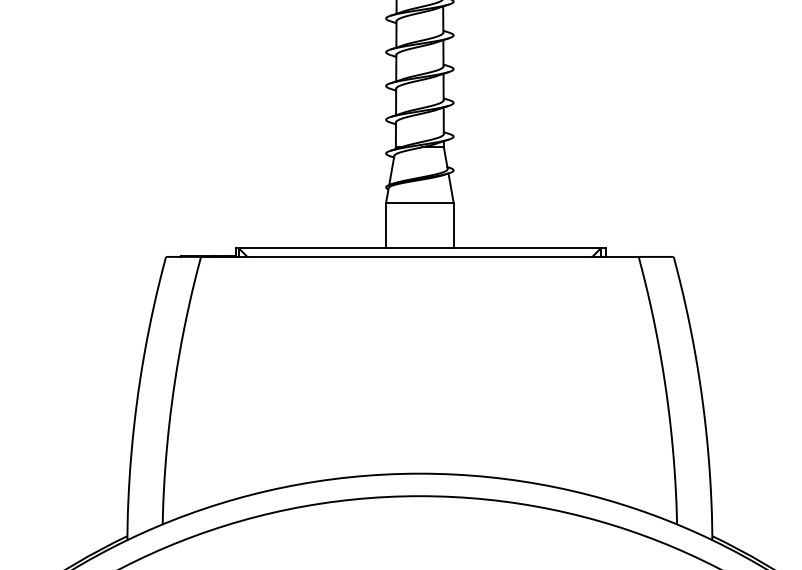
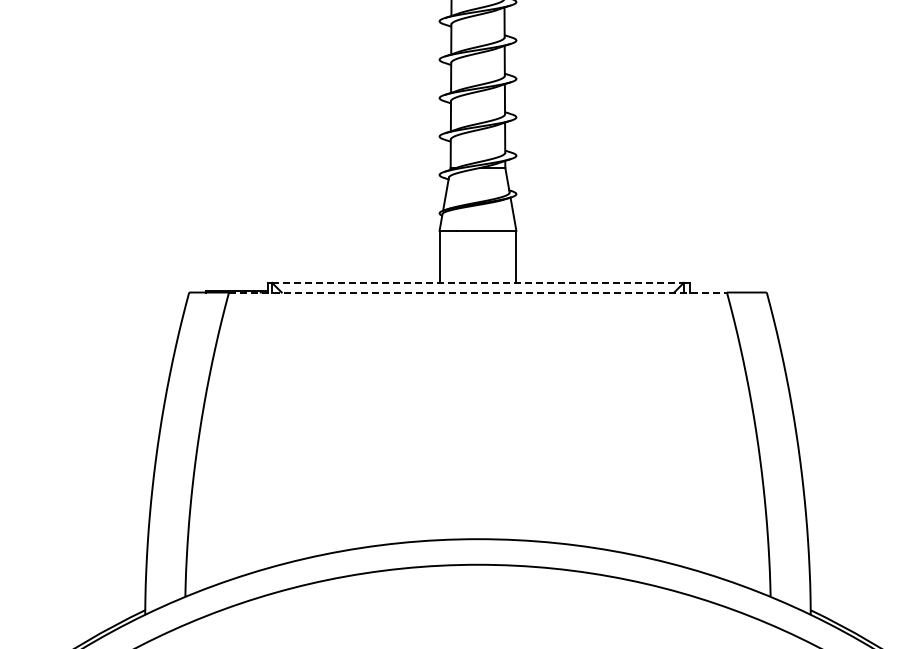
line: (420, 248) -> (478, 282), solid -> dashed
line: (420, 256) -> (478, 292), solid -> dashed

